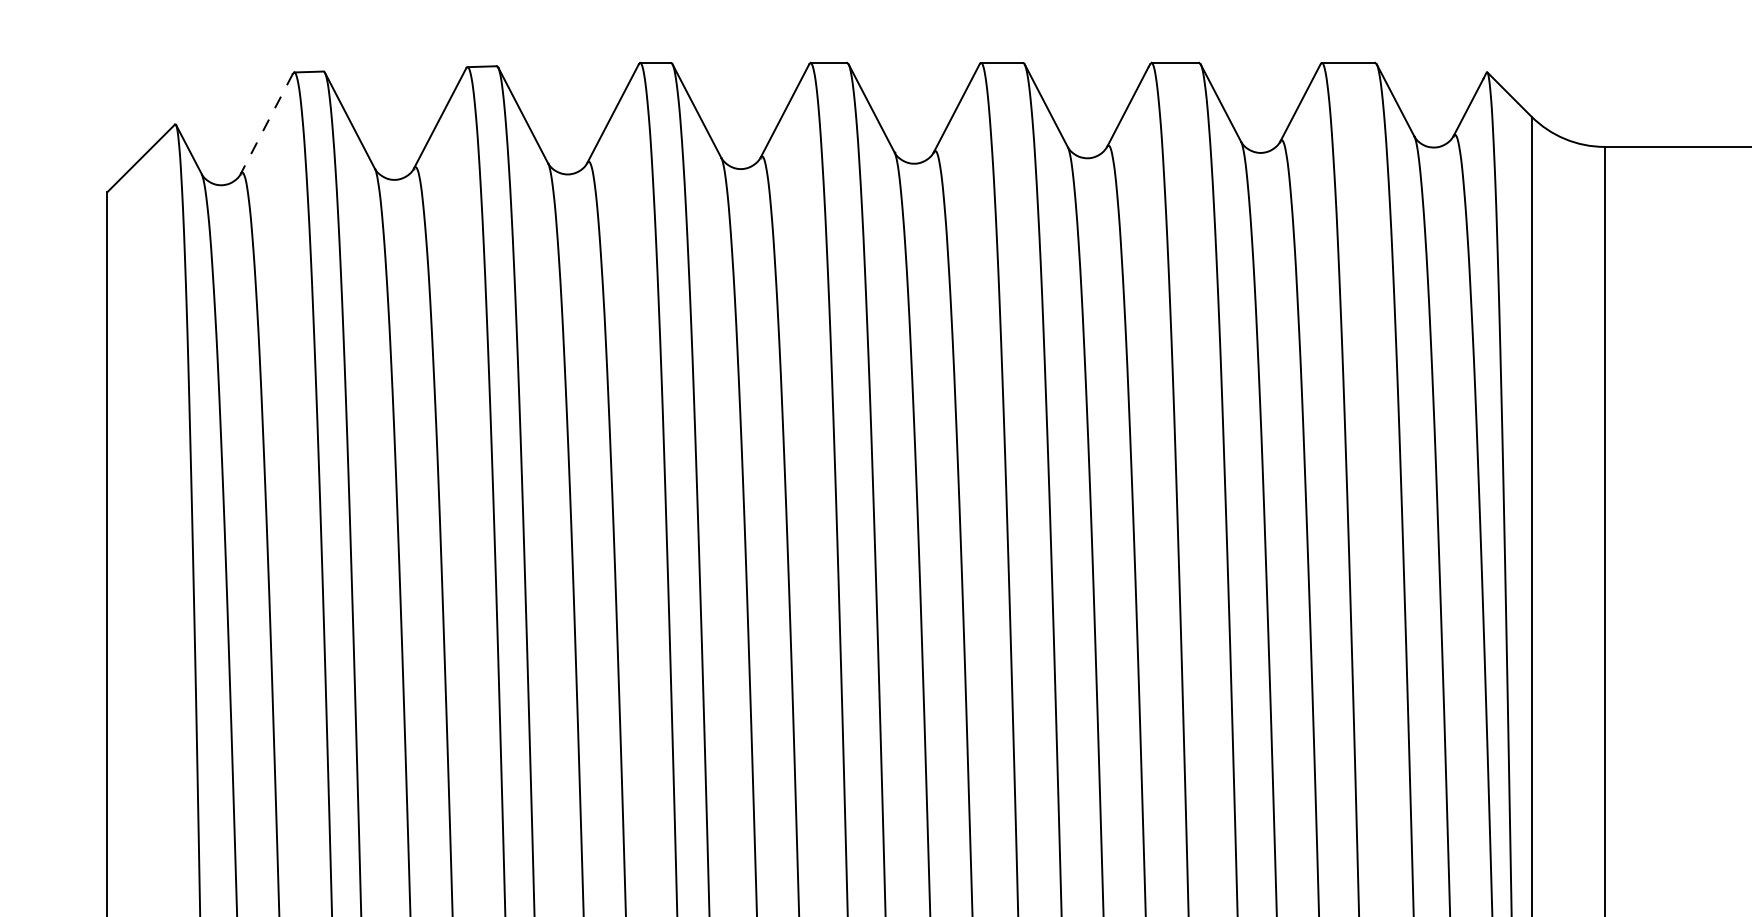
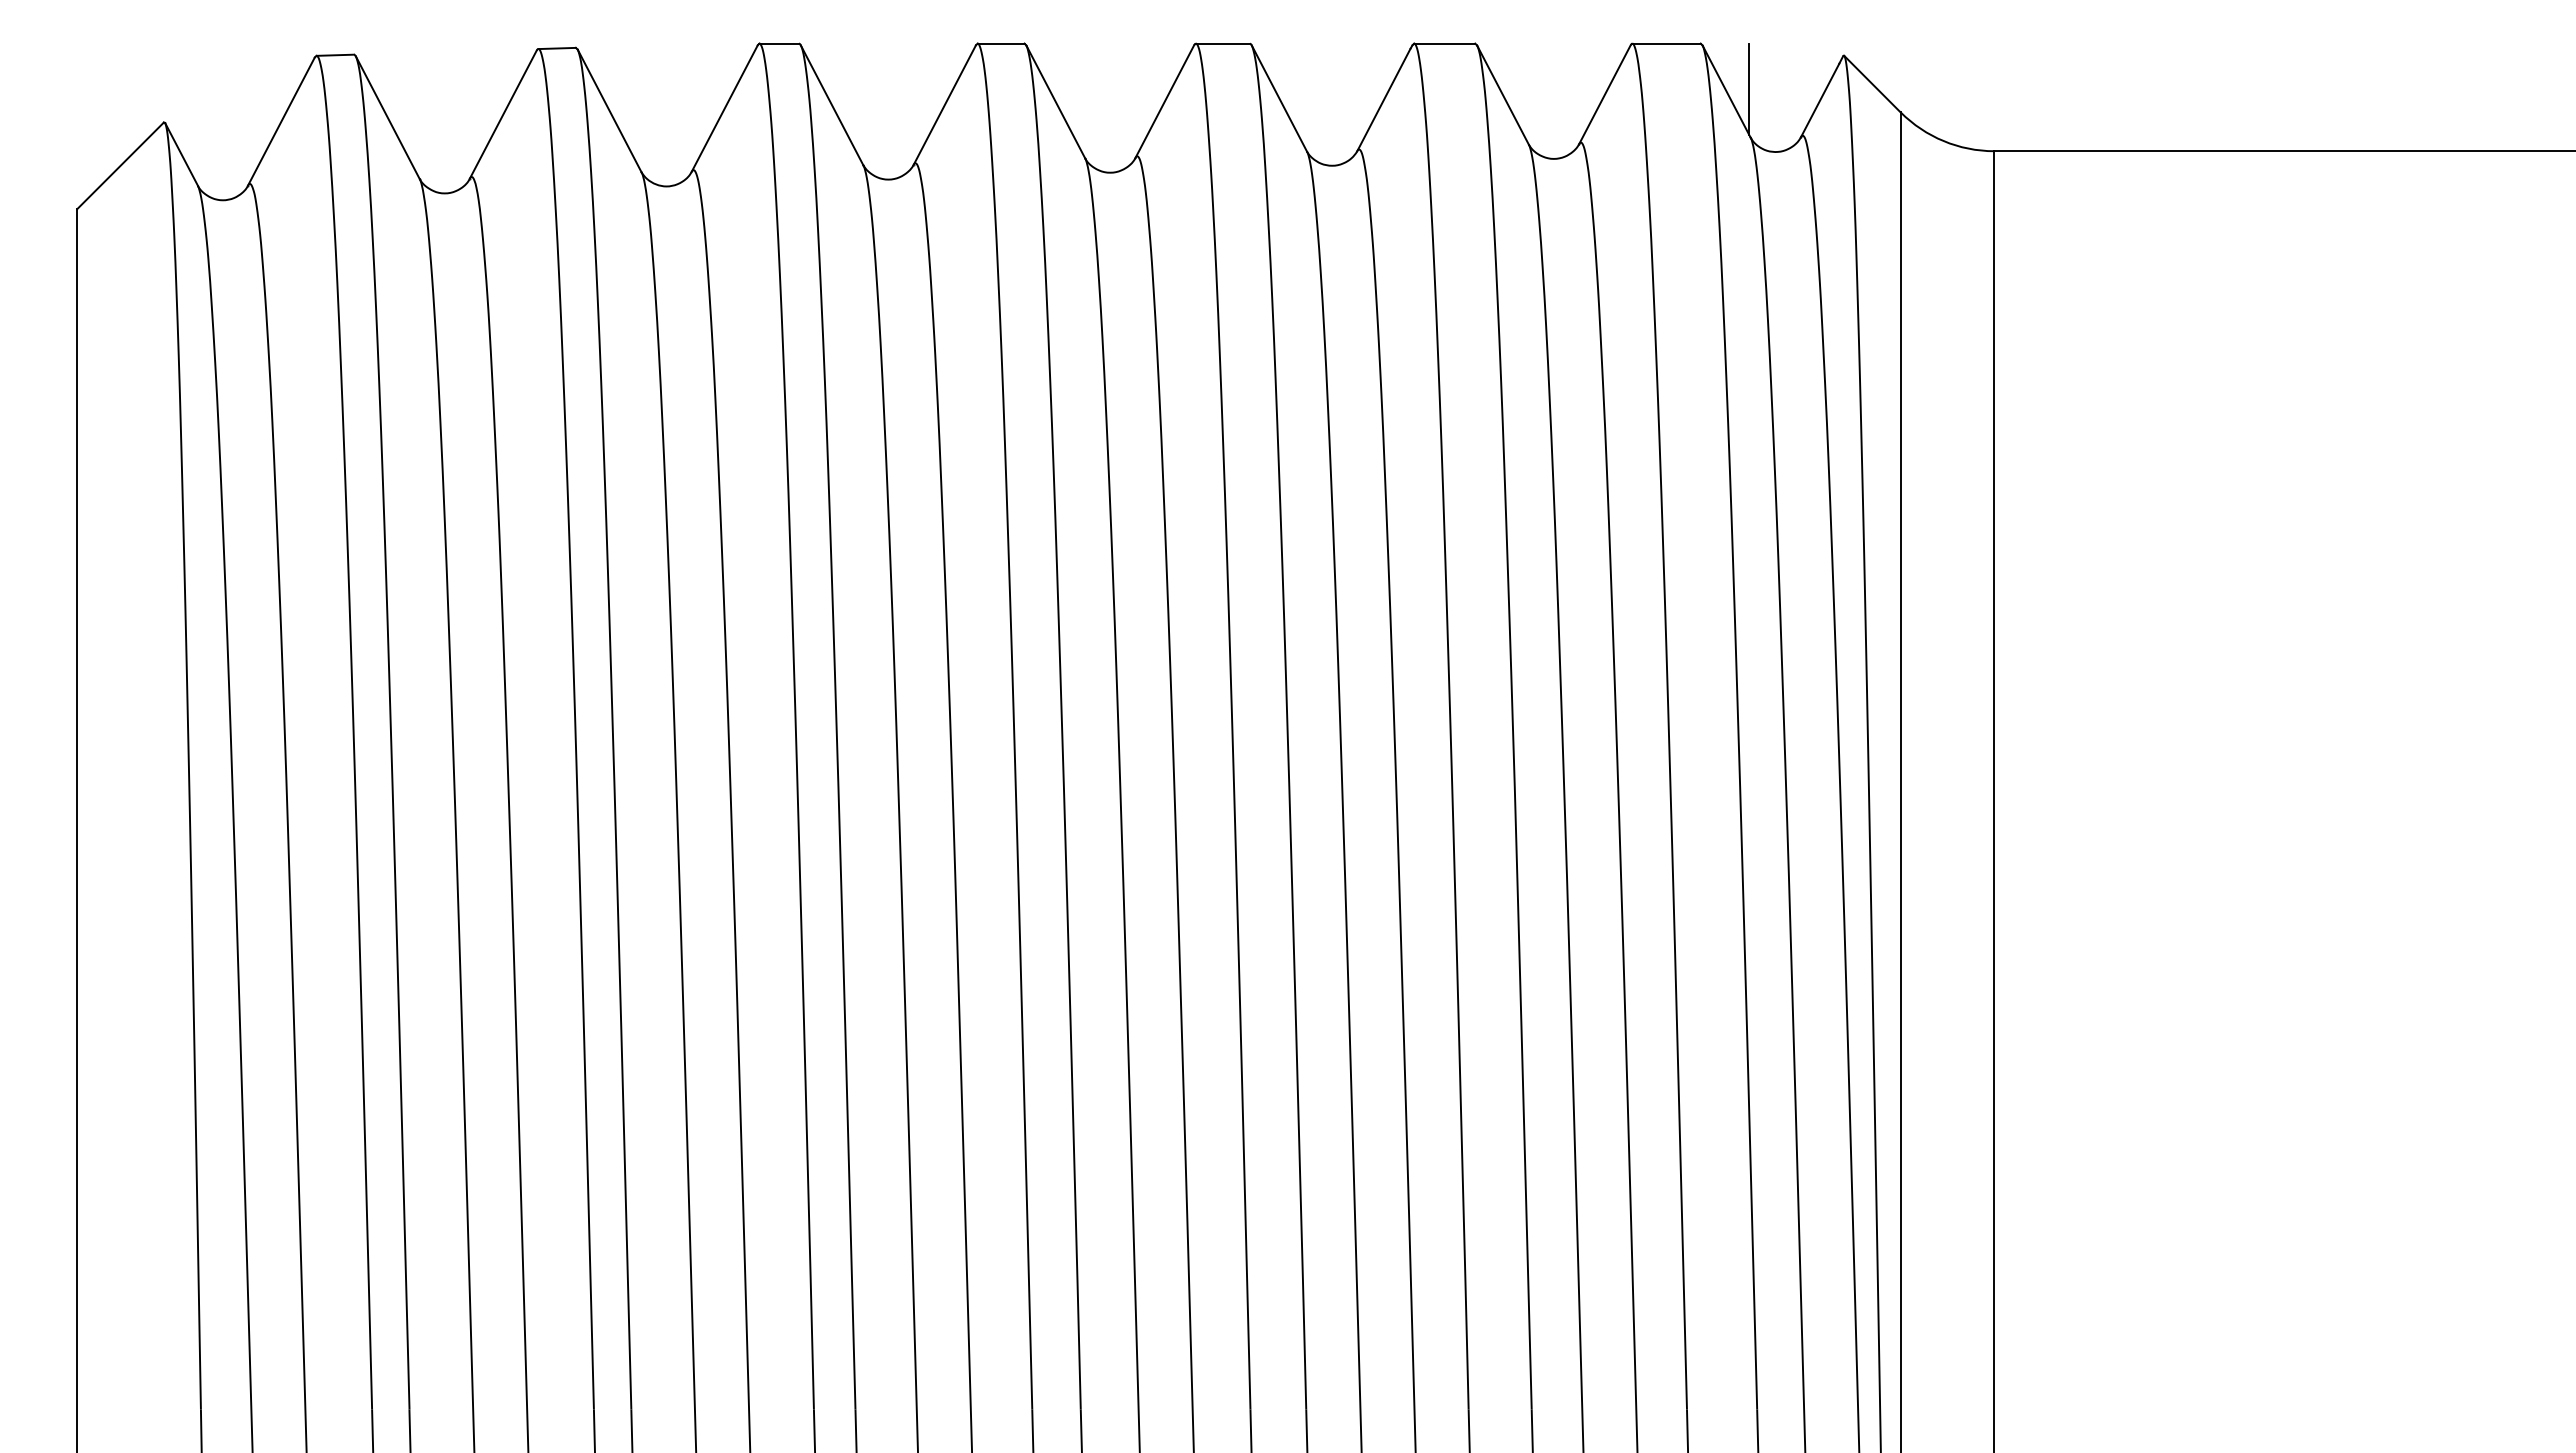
line: (1413, 97) -> (1749, 88), added
line: (266, 124) -> (281, 122), dashed -> solid

